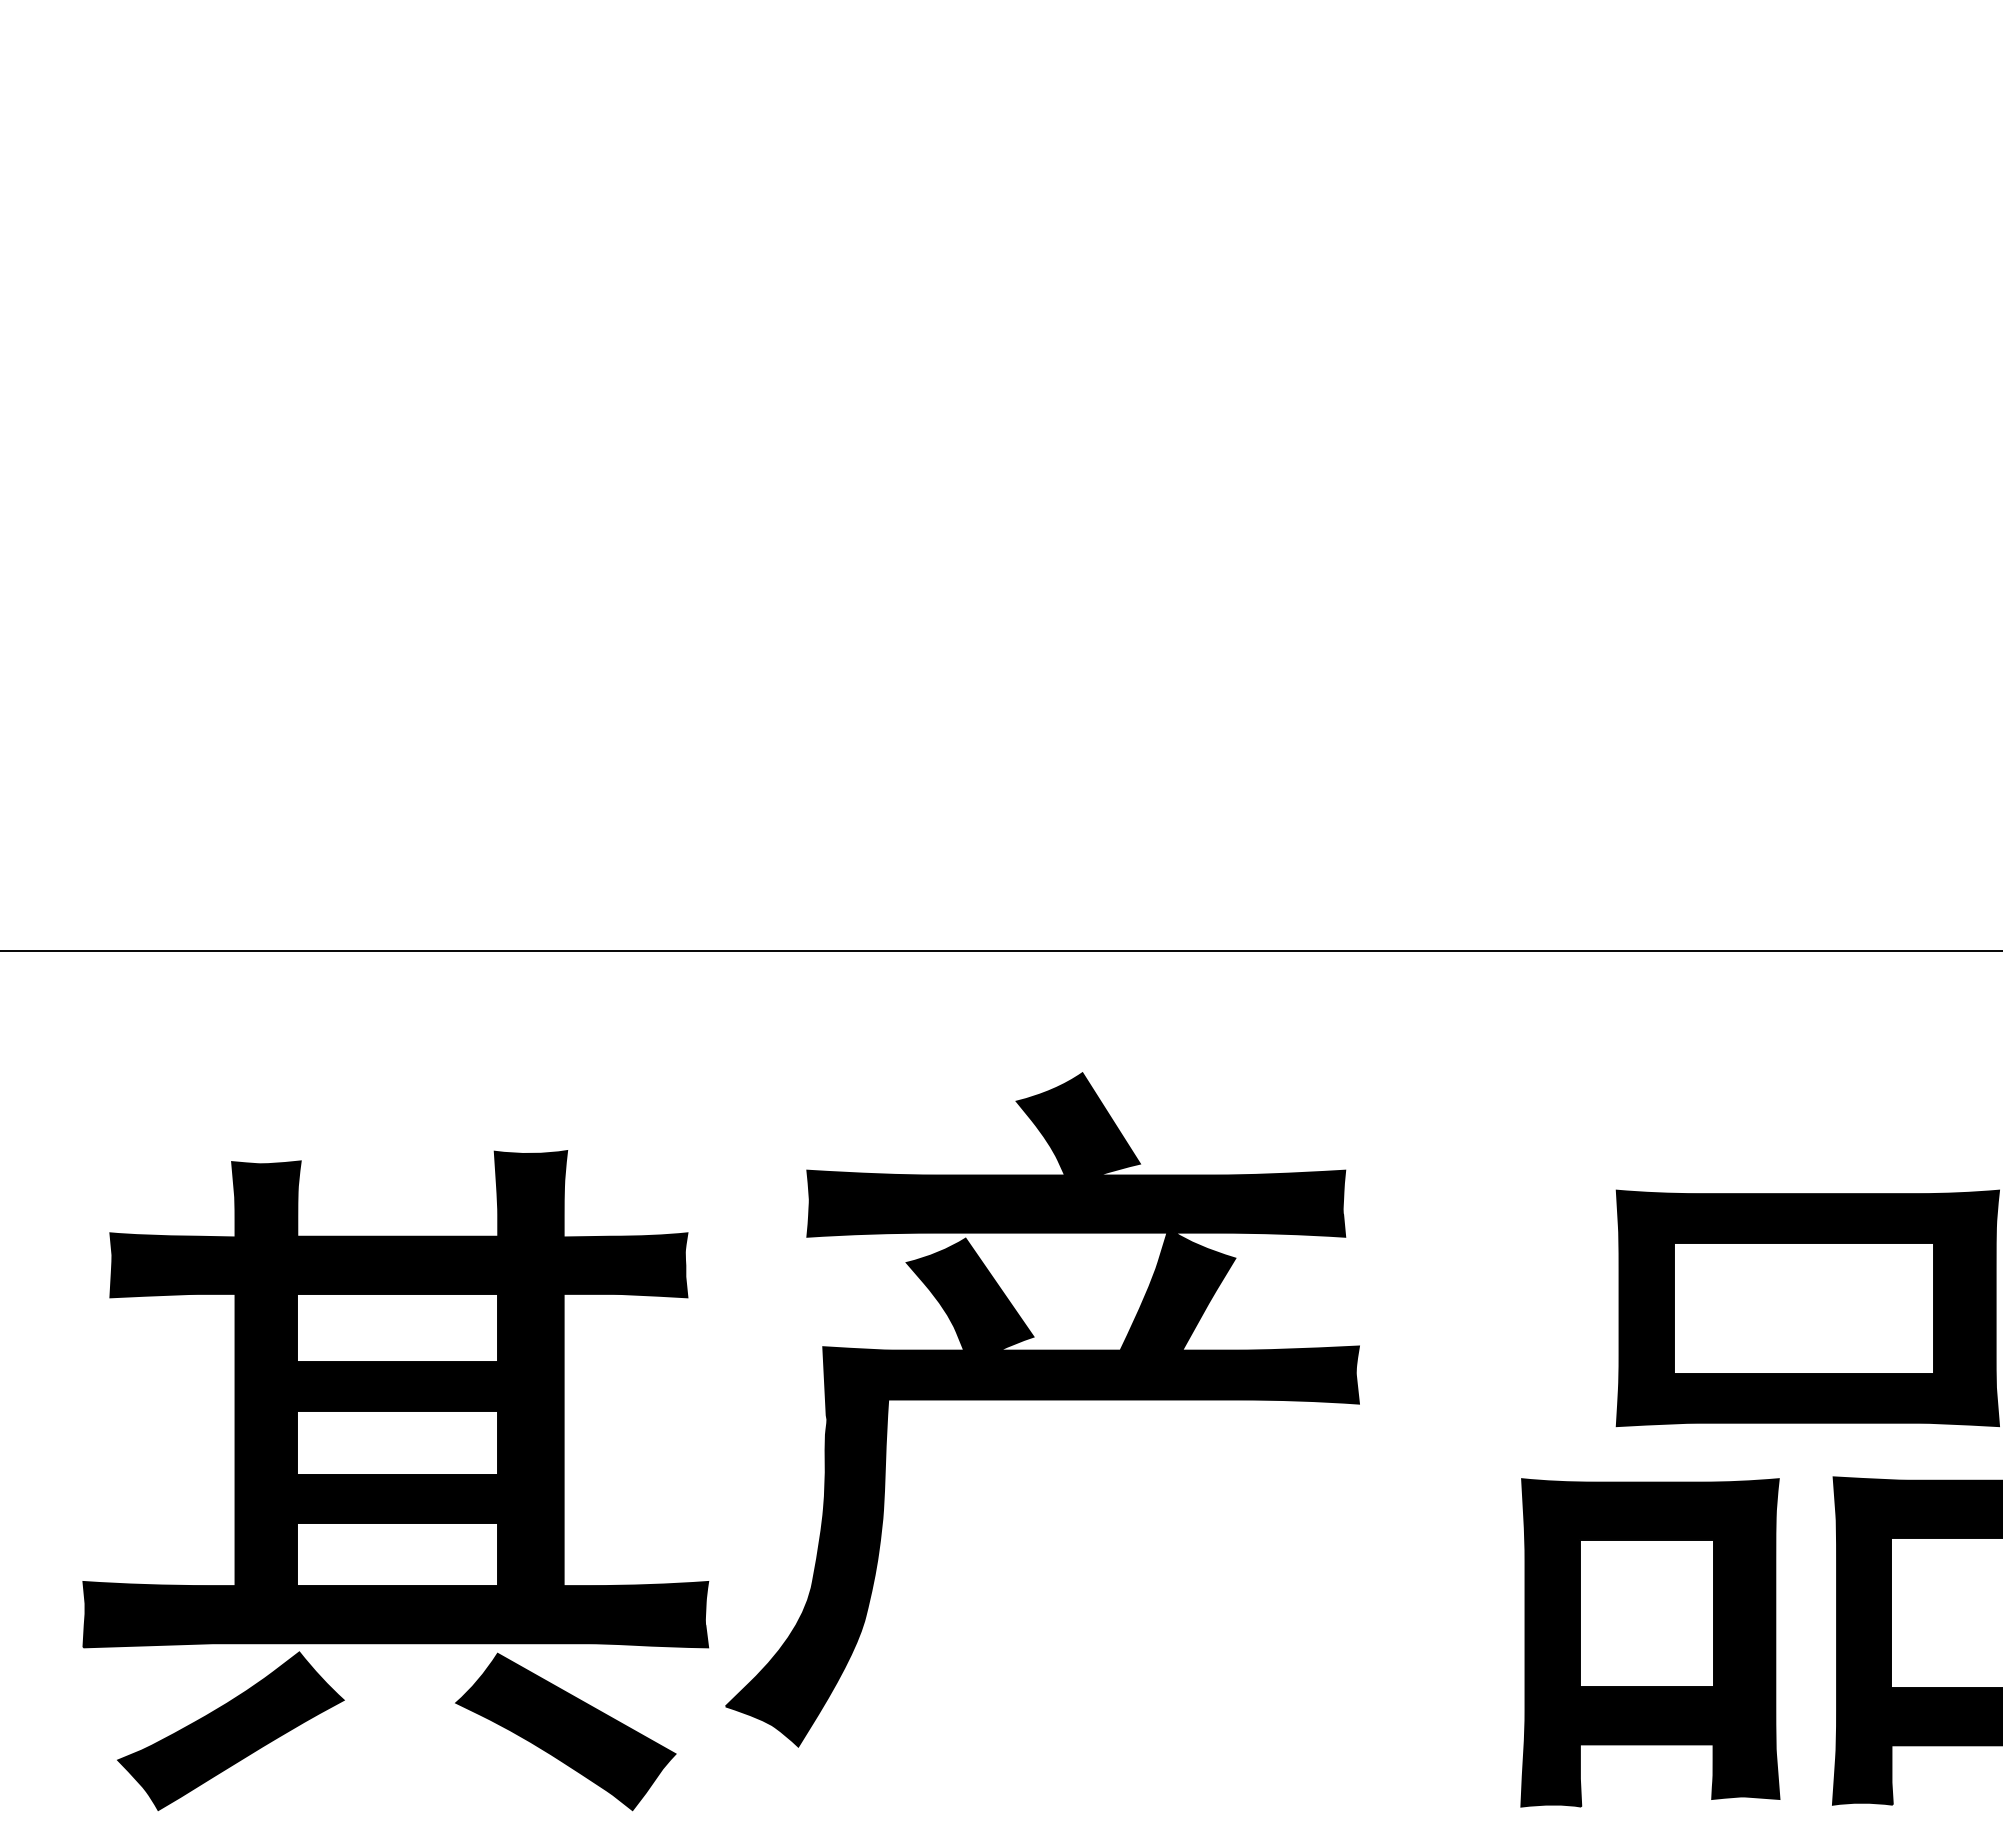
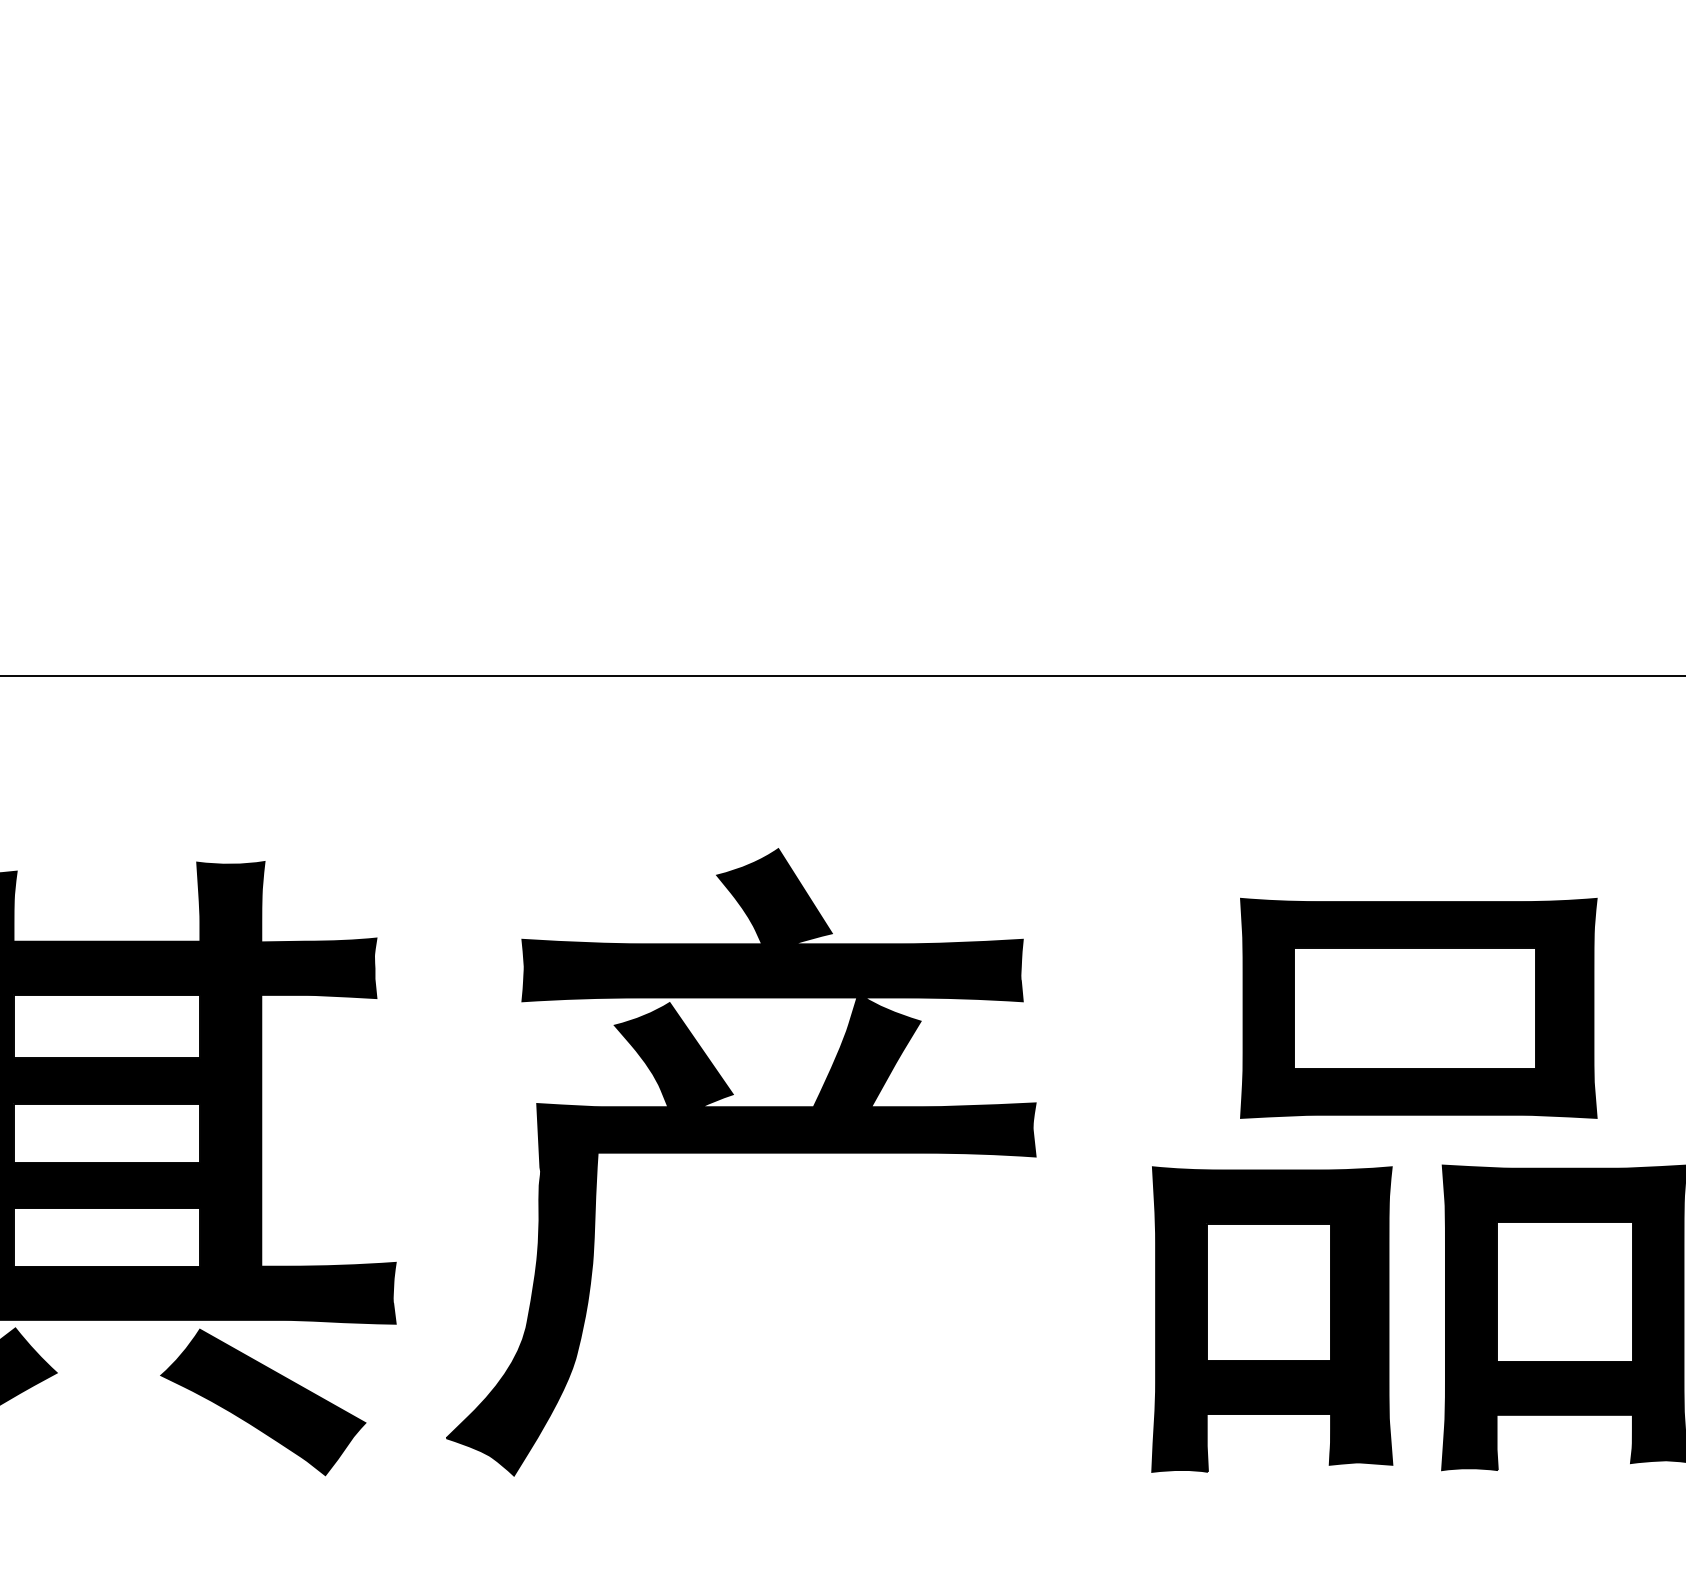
part: (1042, 1400) -> (741, 1153), moved

